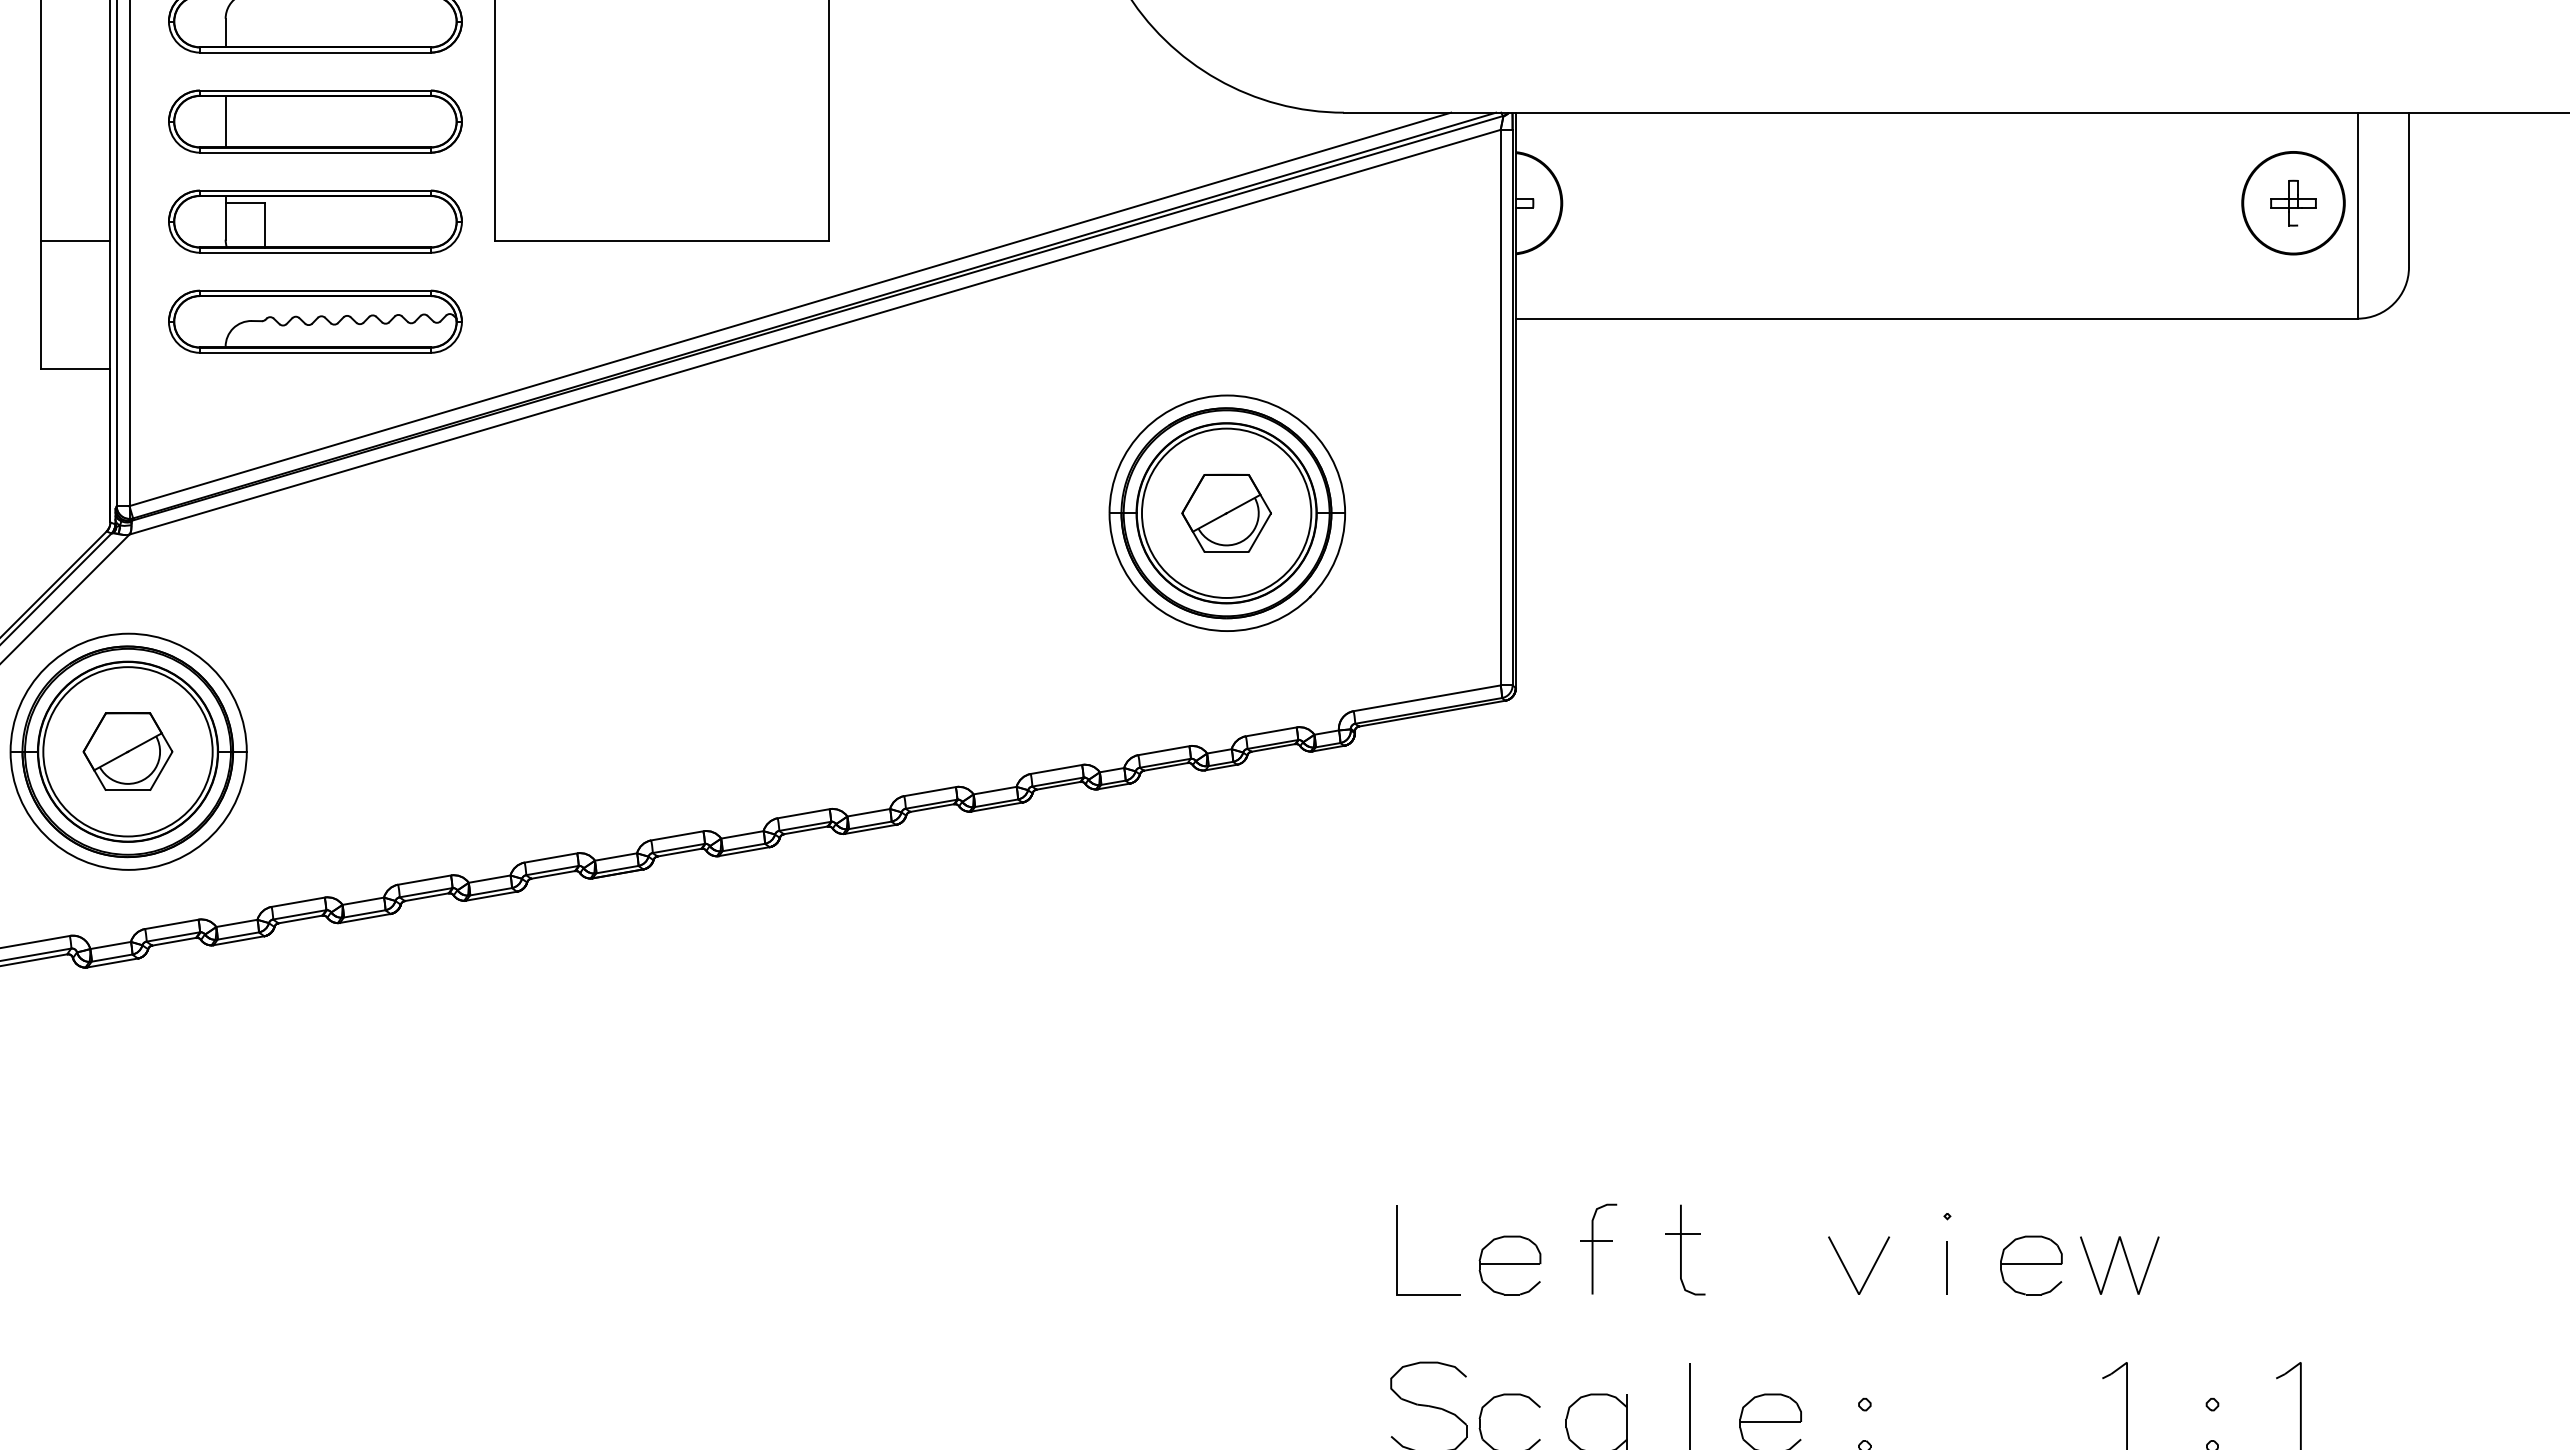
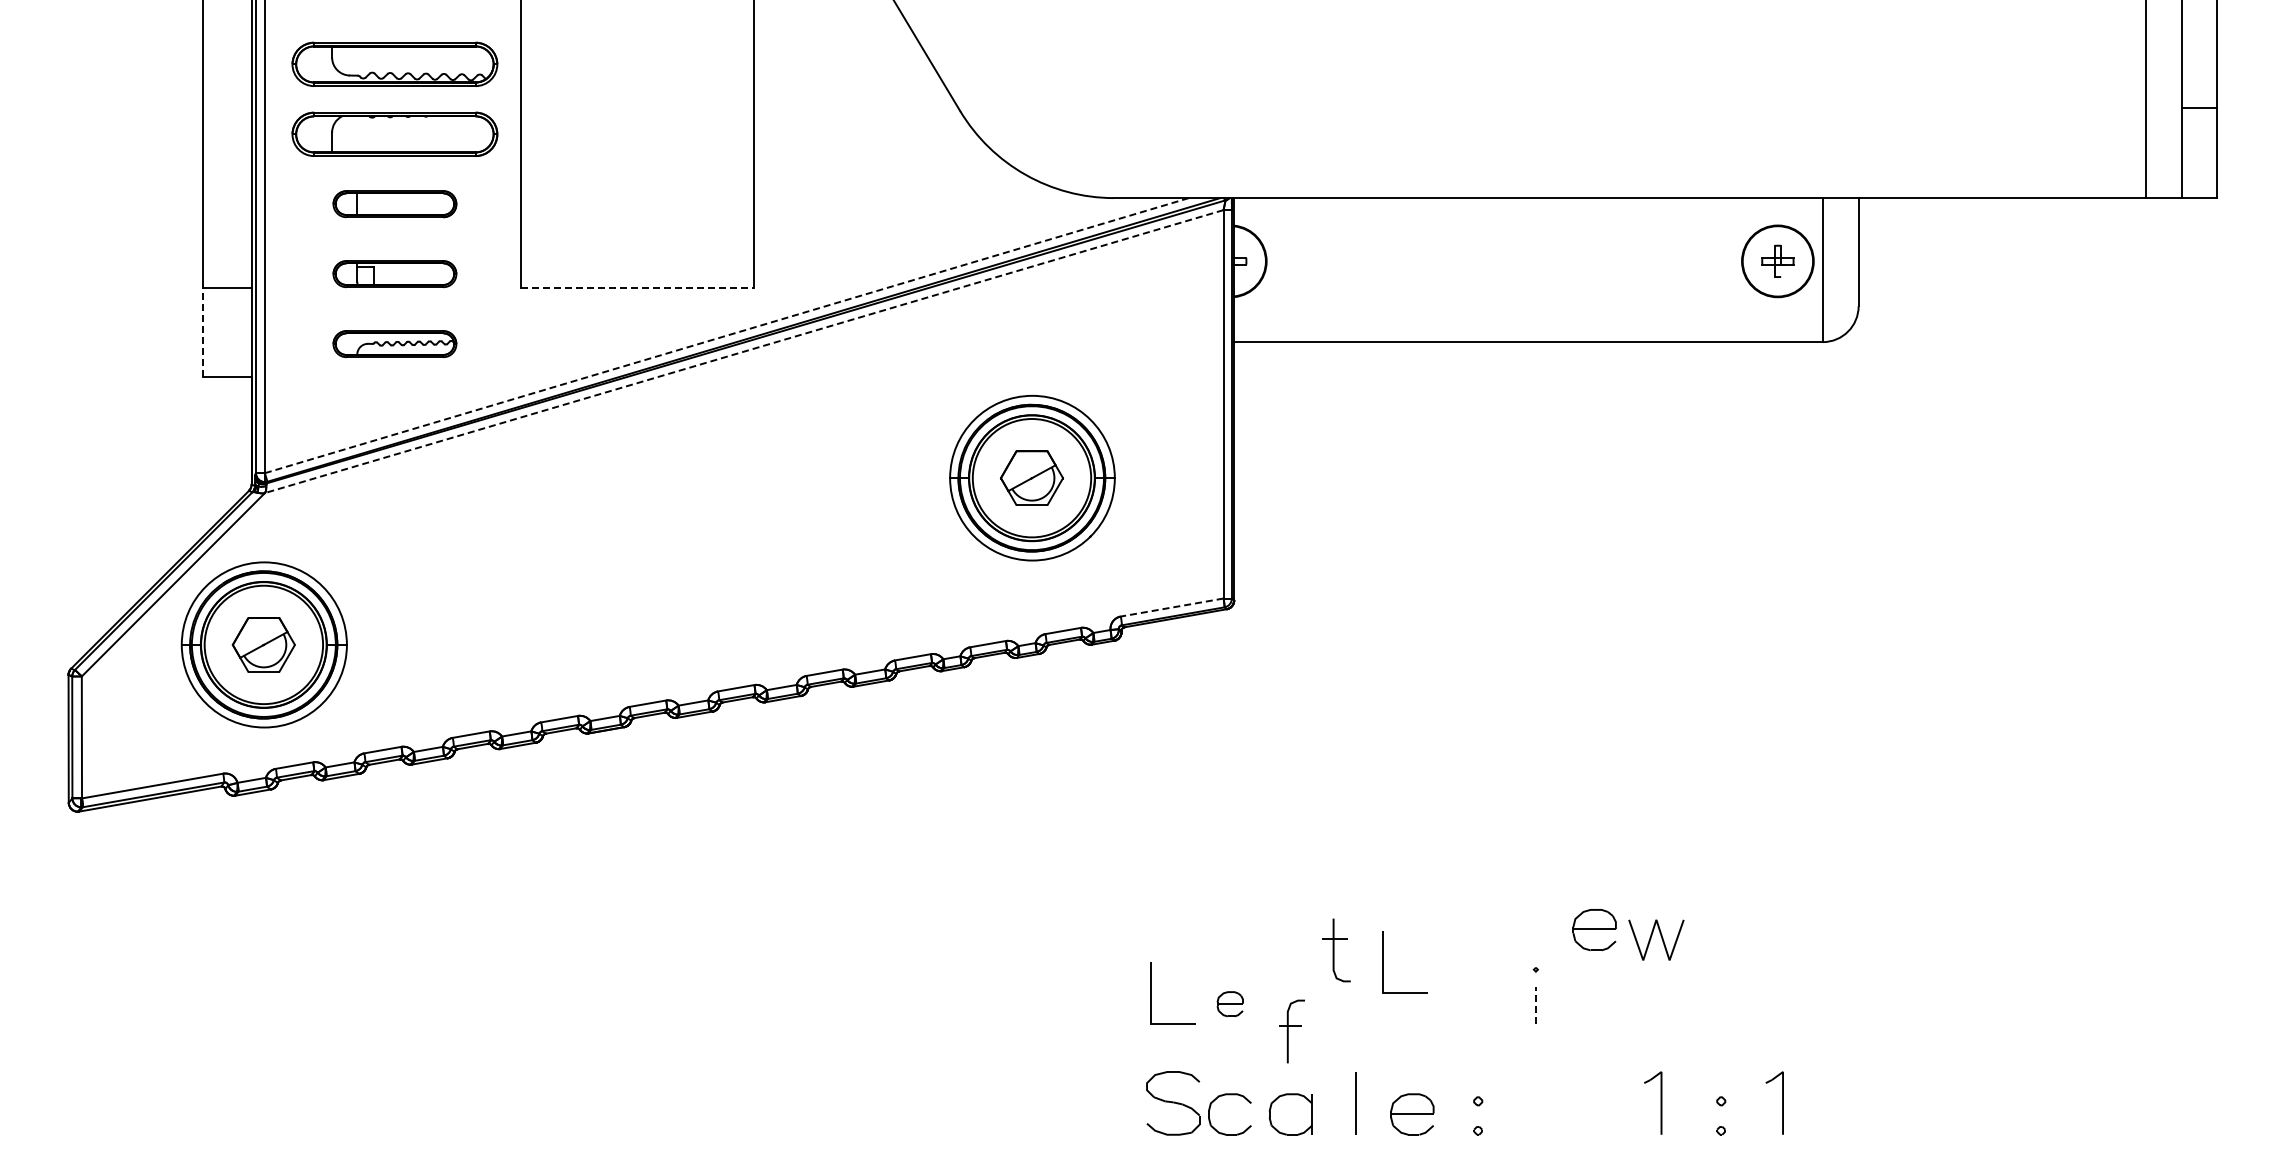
part: (314, 120) -> (394, 203), size x0.6
part: (314, 220) -> (394, 273), size x0.6
line: (662, 240) -> (637, 287), solid -> dashed
line: (40, 304) -> (202, 332), solid -> dashed
line: (791, 309) -> (727, 335), solid -> dashed
part: (314, 320) -> (394, 343), size x0.6
line: (815, 332) -> (744, 351), solid -> dashed
line: (1426, 698) -> (1171, 607), solid -> dashed
line: (1729, 1206) -> (1383, 962), added
part: (1597, 1248) -> (1291, 1031), moved
part: (1685, 1250) -> (1336, 950), moved
line: (2125, 1260) -> (1660, 936), moved
part: (1510, 1266) -> (1230, 1004), size x0.6
part: (2031, 1266) -> (1594, 930), moved
line: (1946, 1267) -> (1535, 1005), solid -> dashed
line: (1848, 1270) -> (1466, 1007), removed

